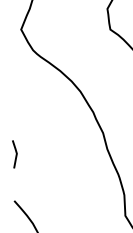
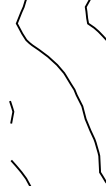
line: (15, 154) -> (12, 112), moved

